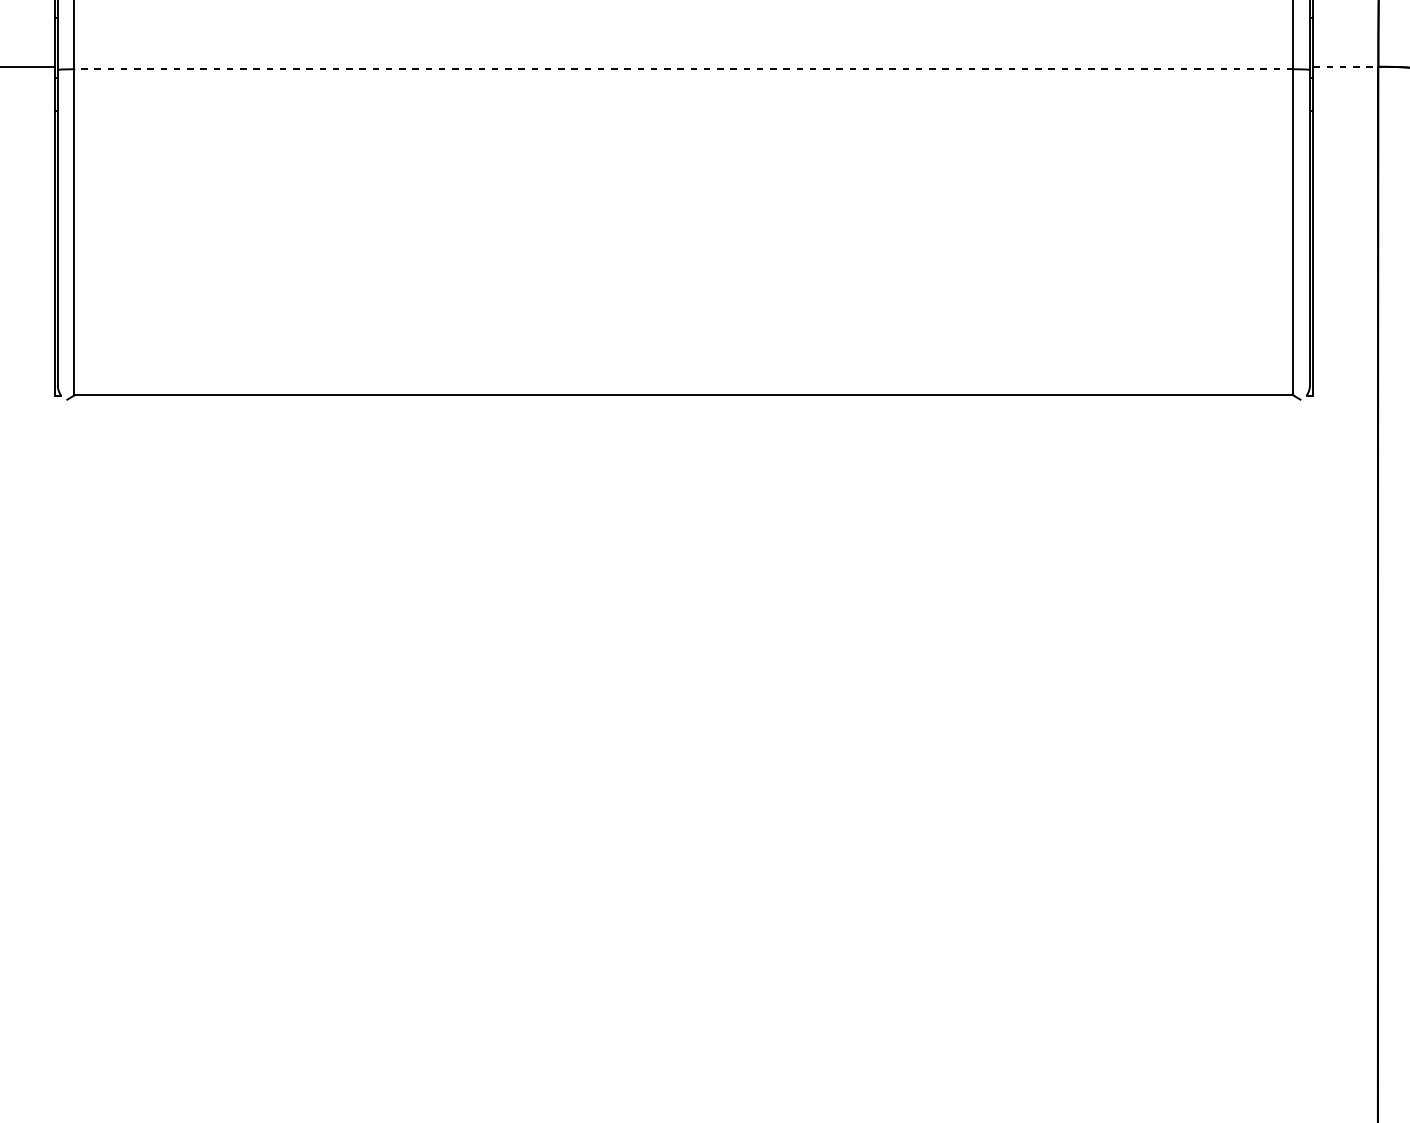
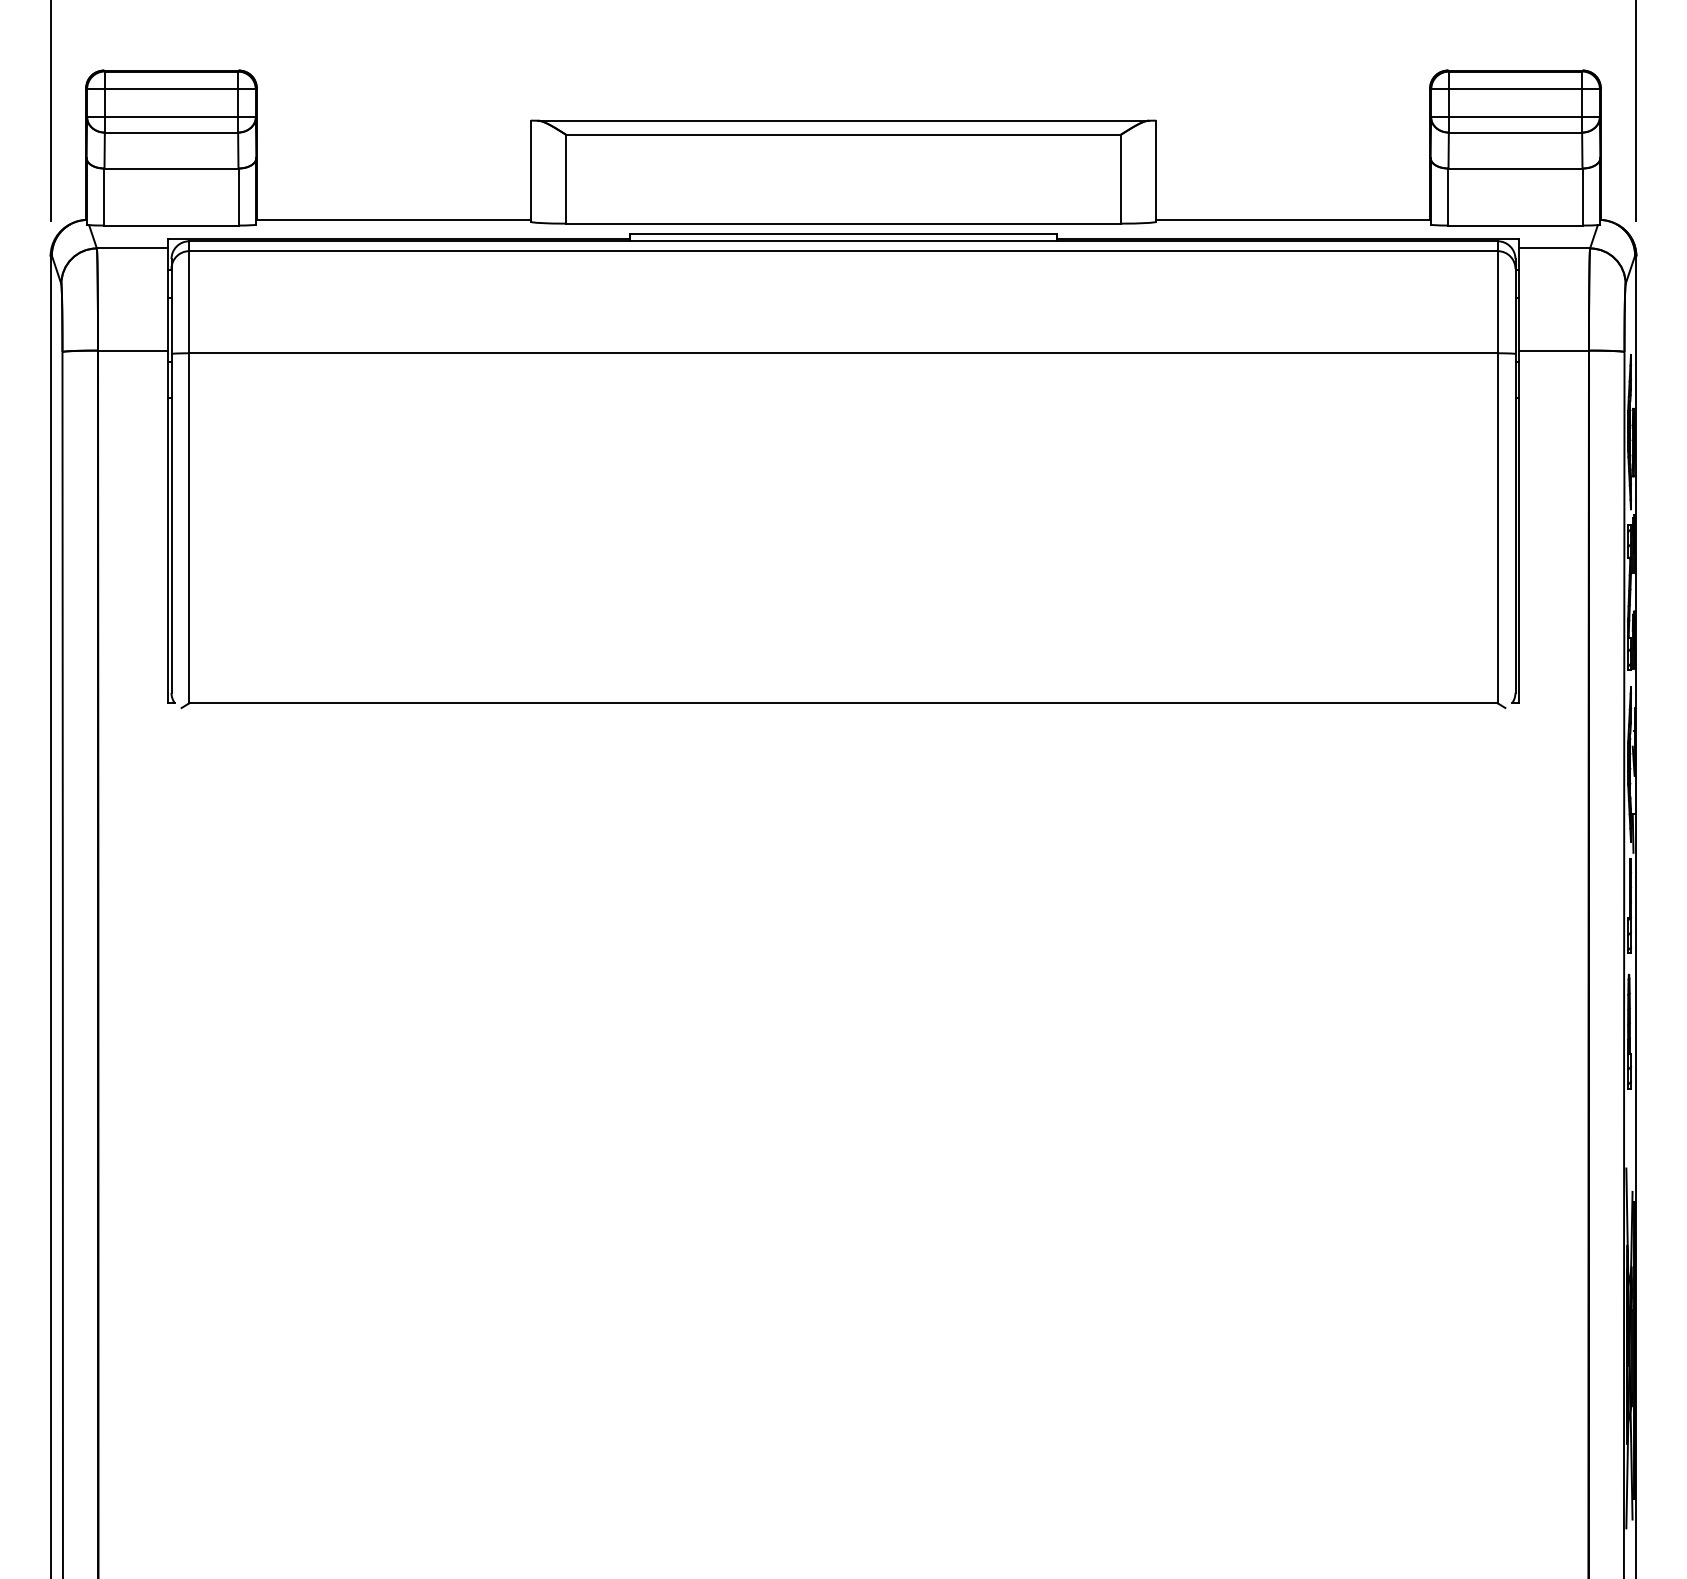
line: (1346, 66) -> (1554, 350), dashed -> solid
line: (683, 69) -> (843, 353), dashed -> solid

